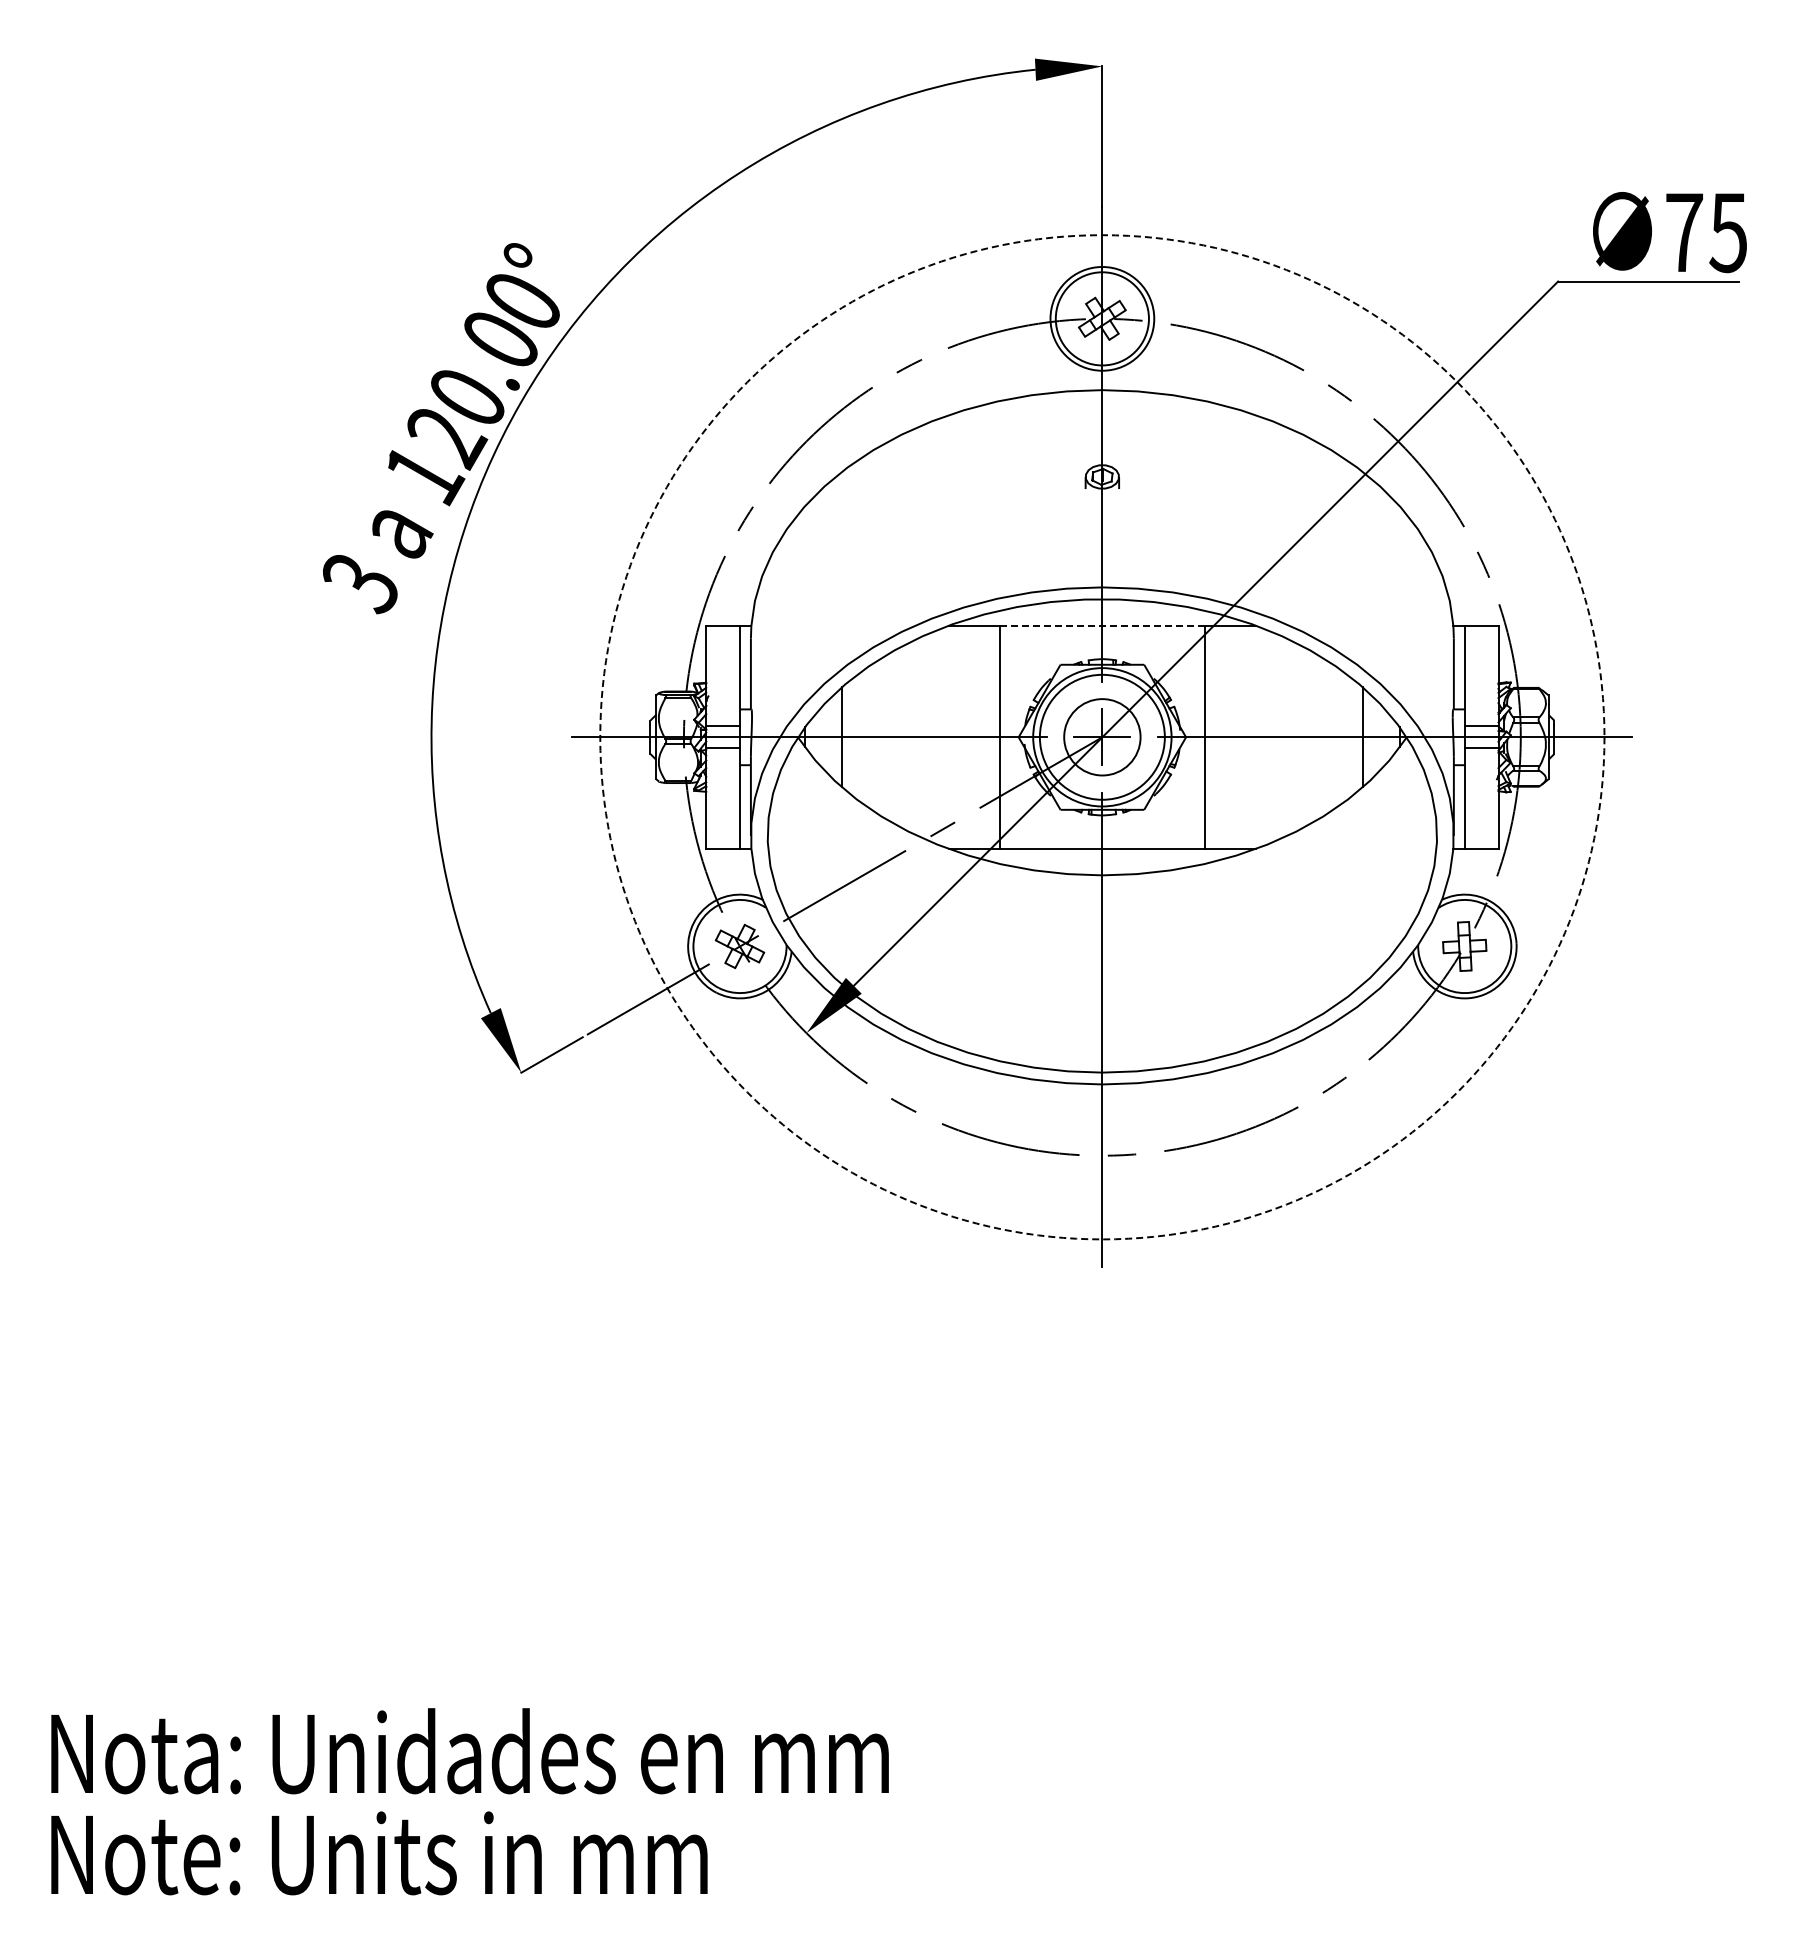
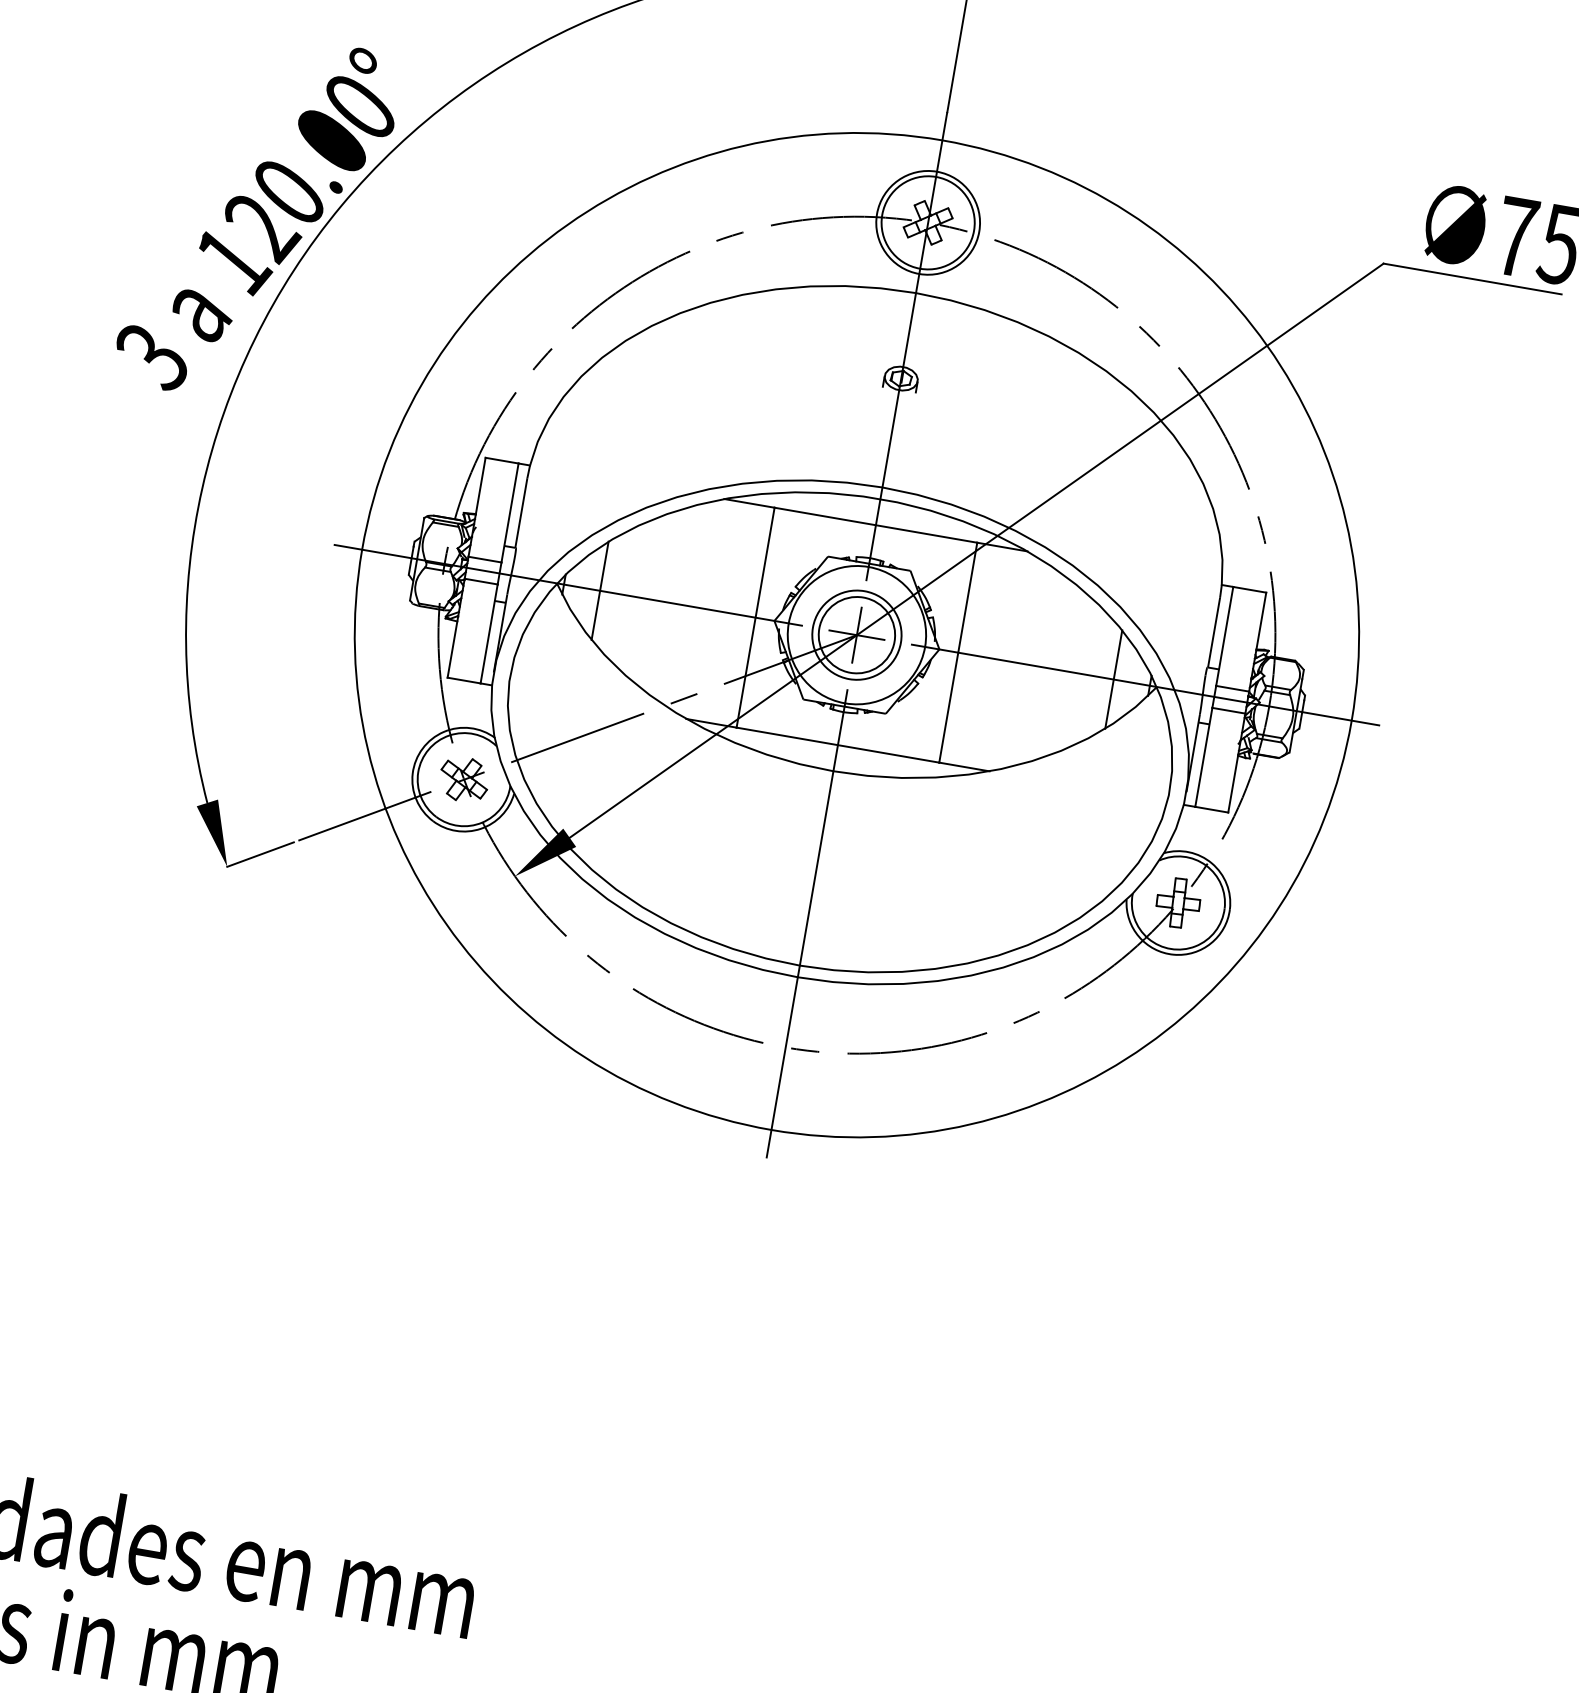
line: (1102, 625) -> (876, 525), dashed -> solid
circle: (1102, 736) -> (857, 634), size x0.71
circle: (1102, 737) -> (857, 635), dashed -> solid

